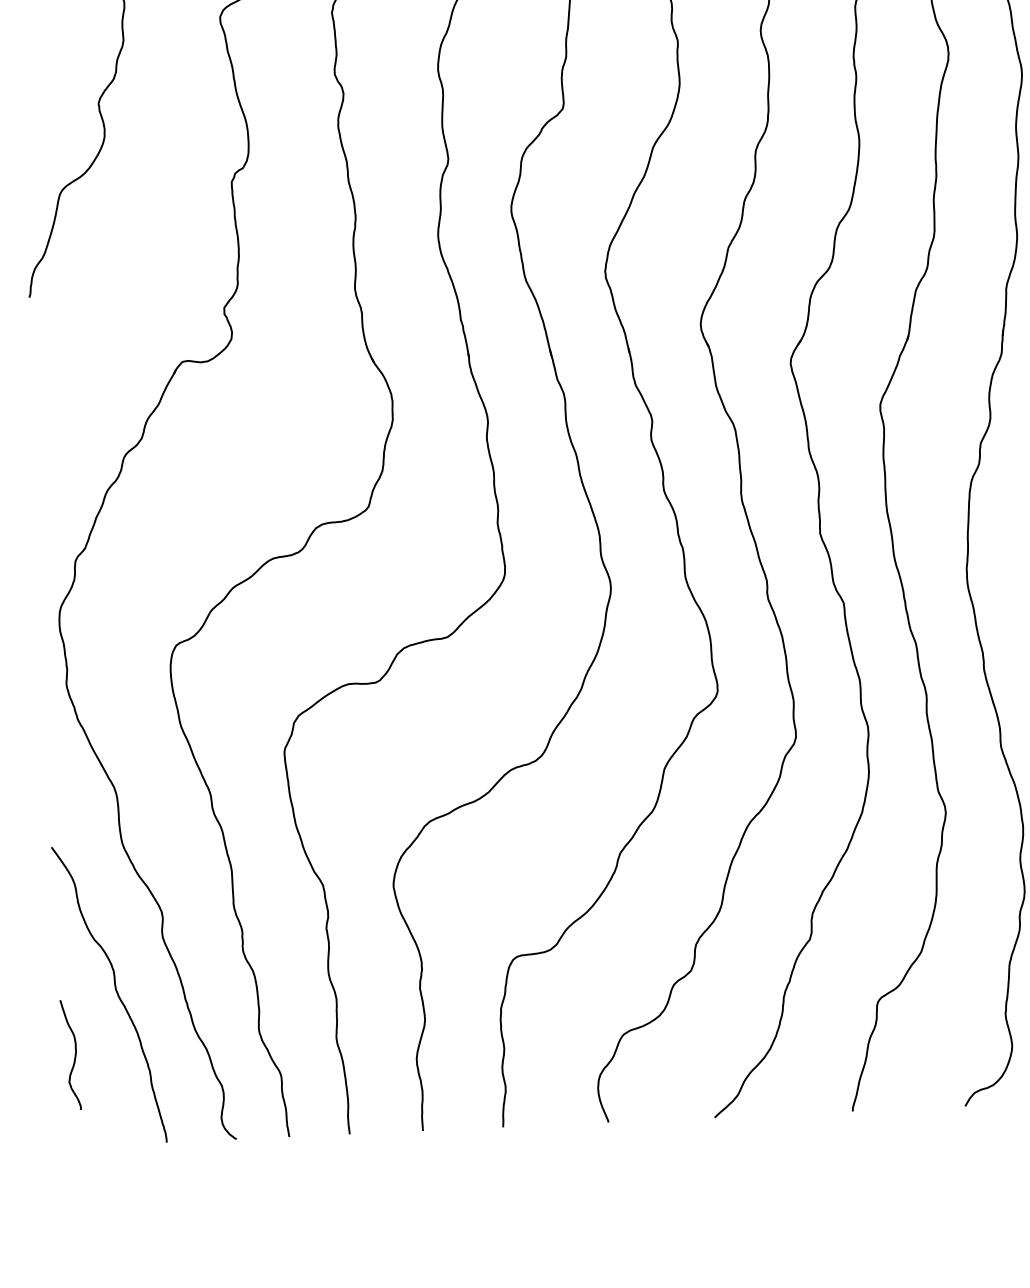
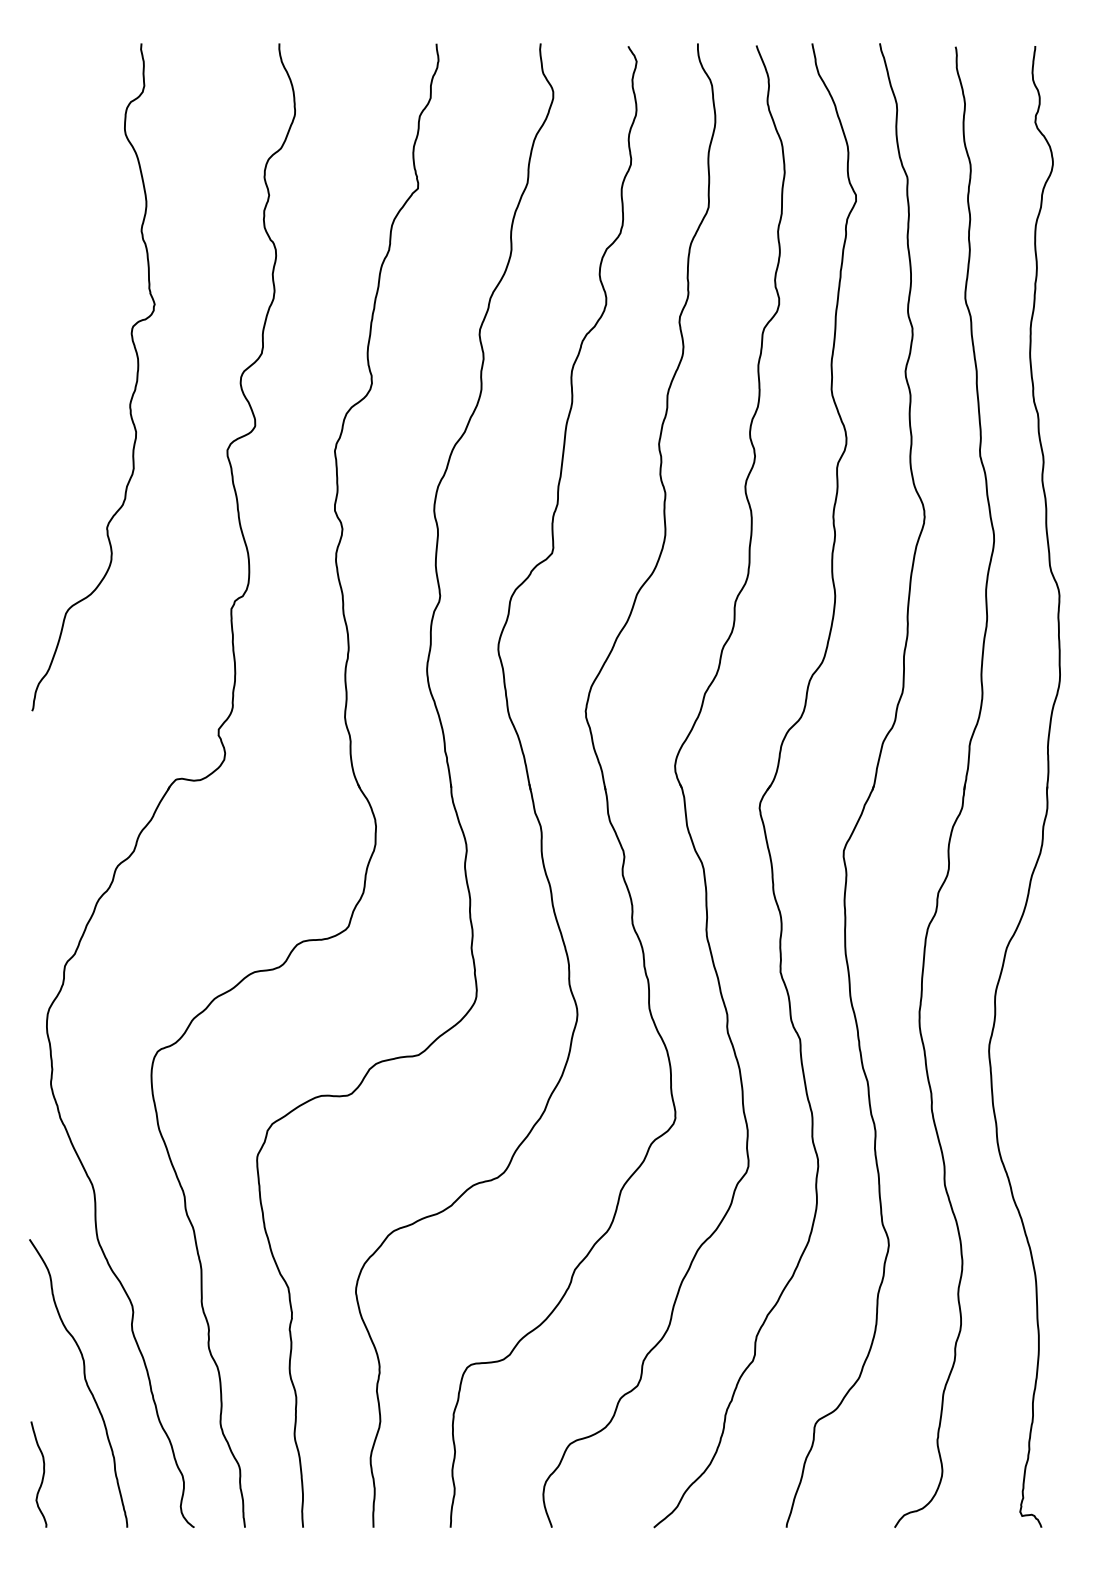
curve: (74, 1054) -> (42, 1474), moved

